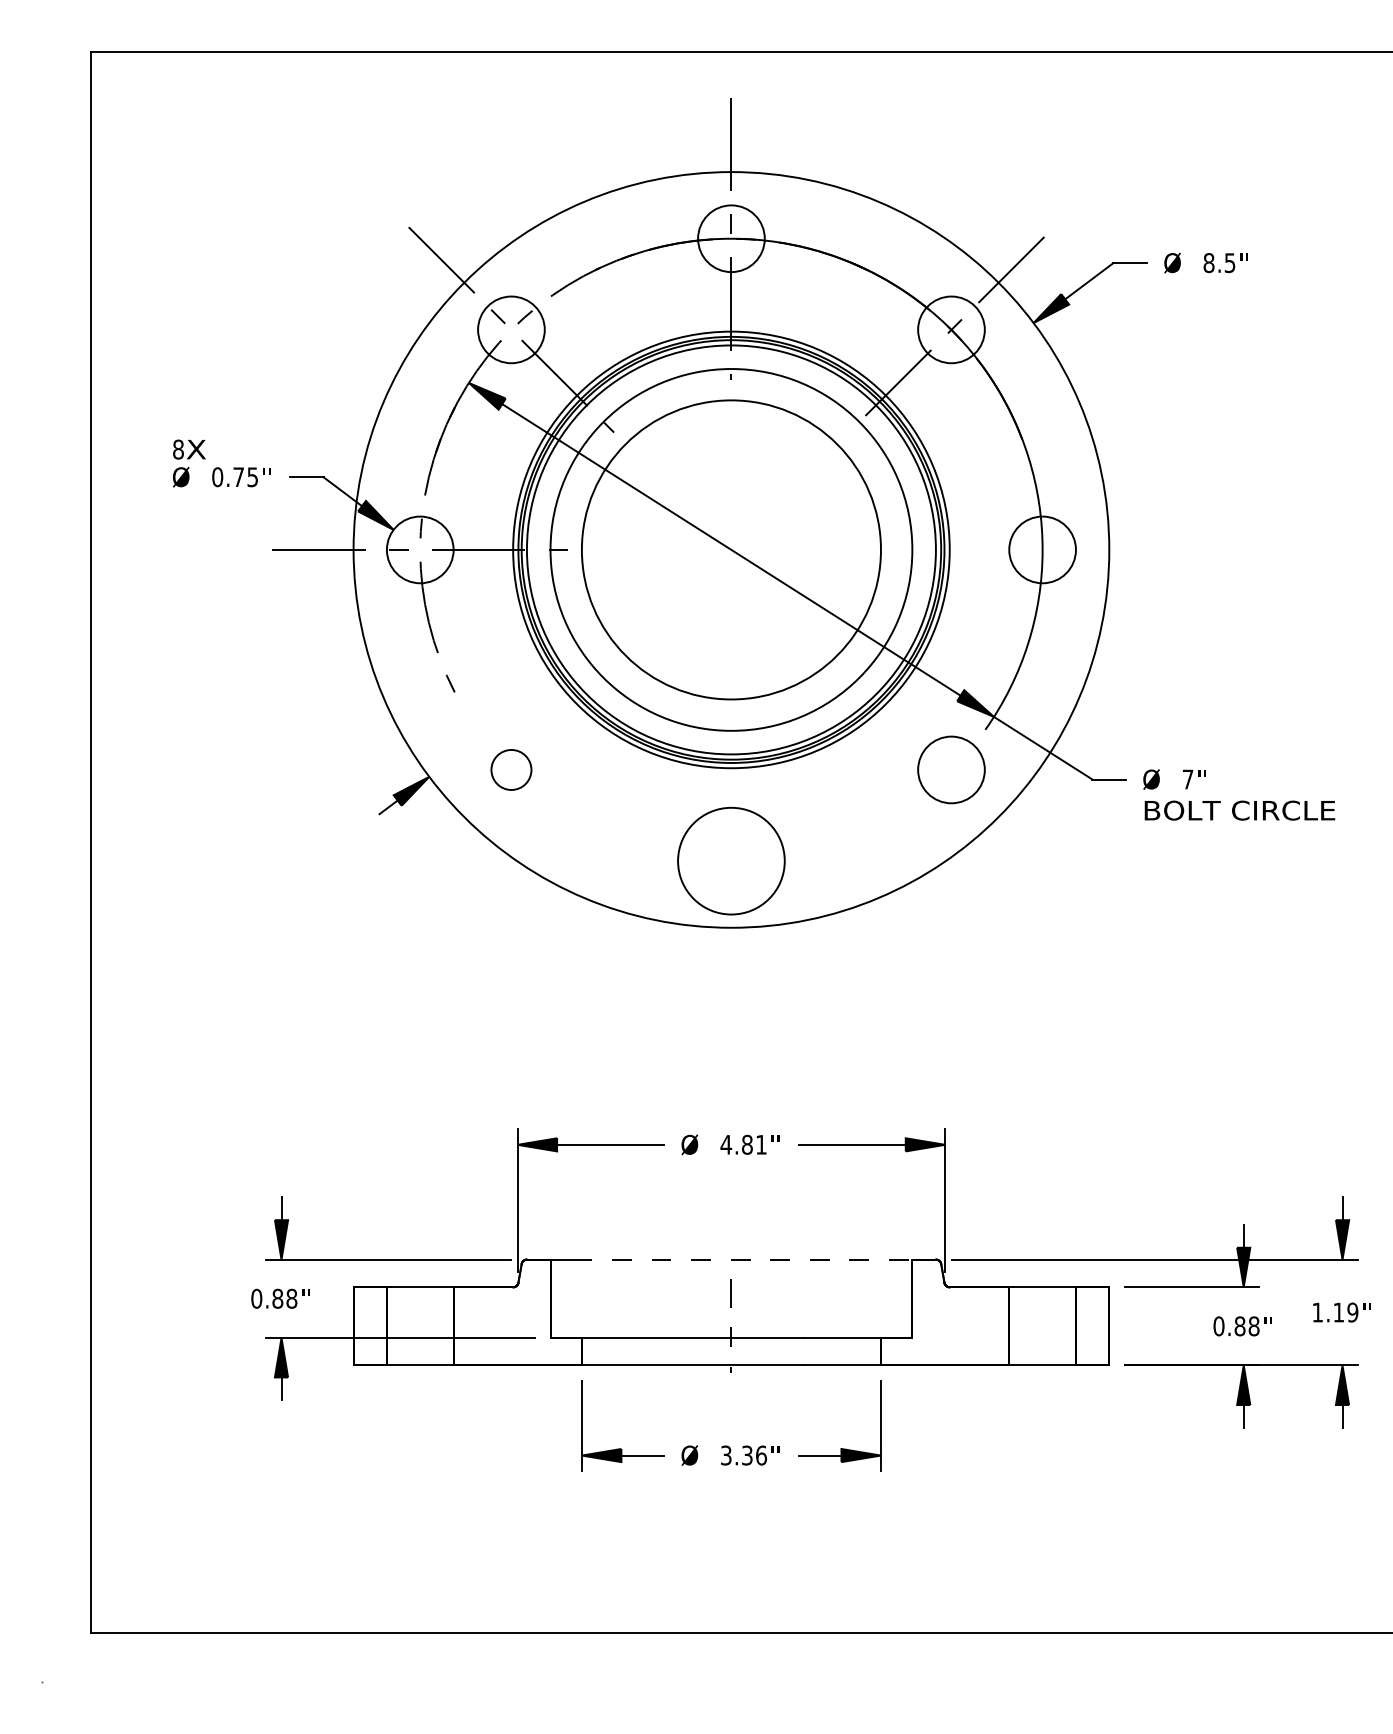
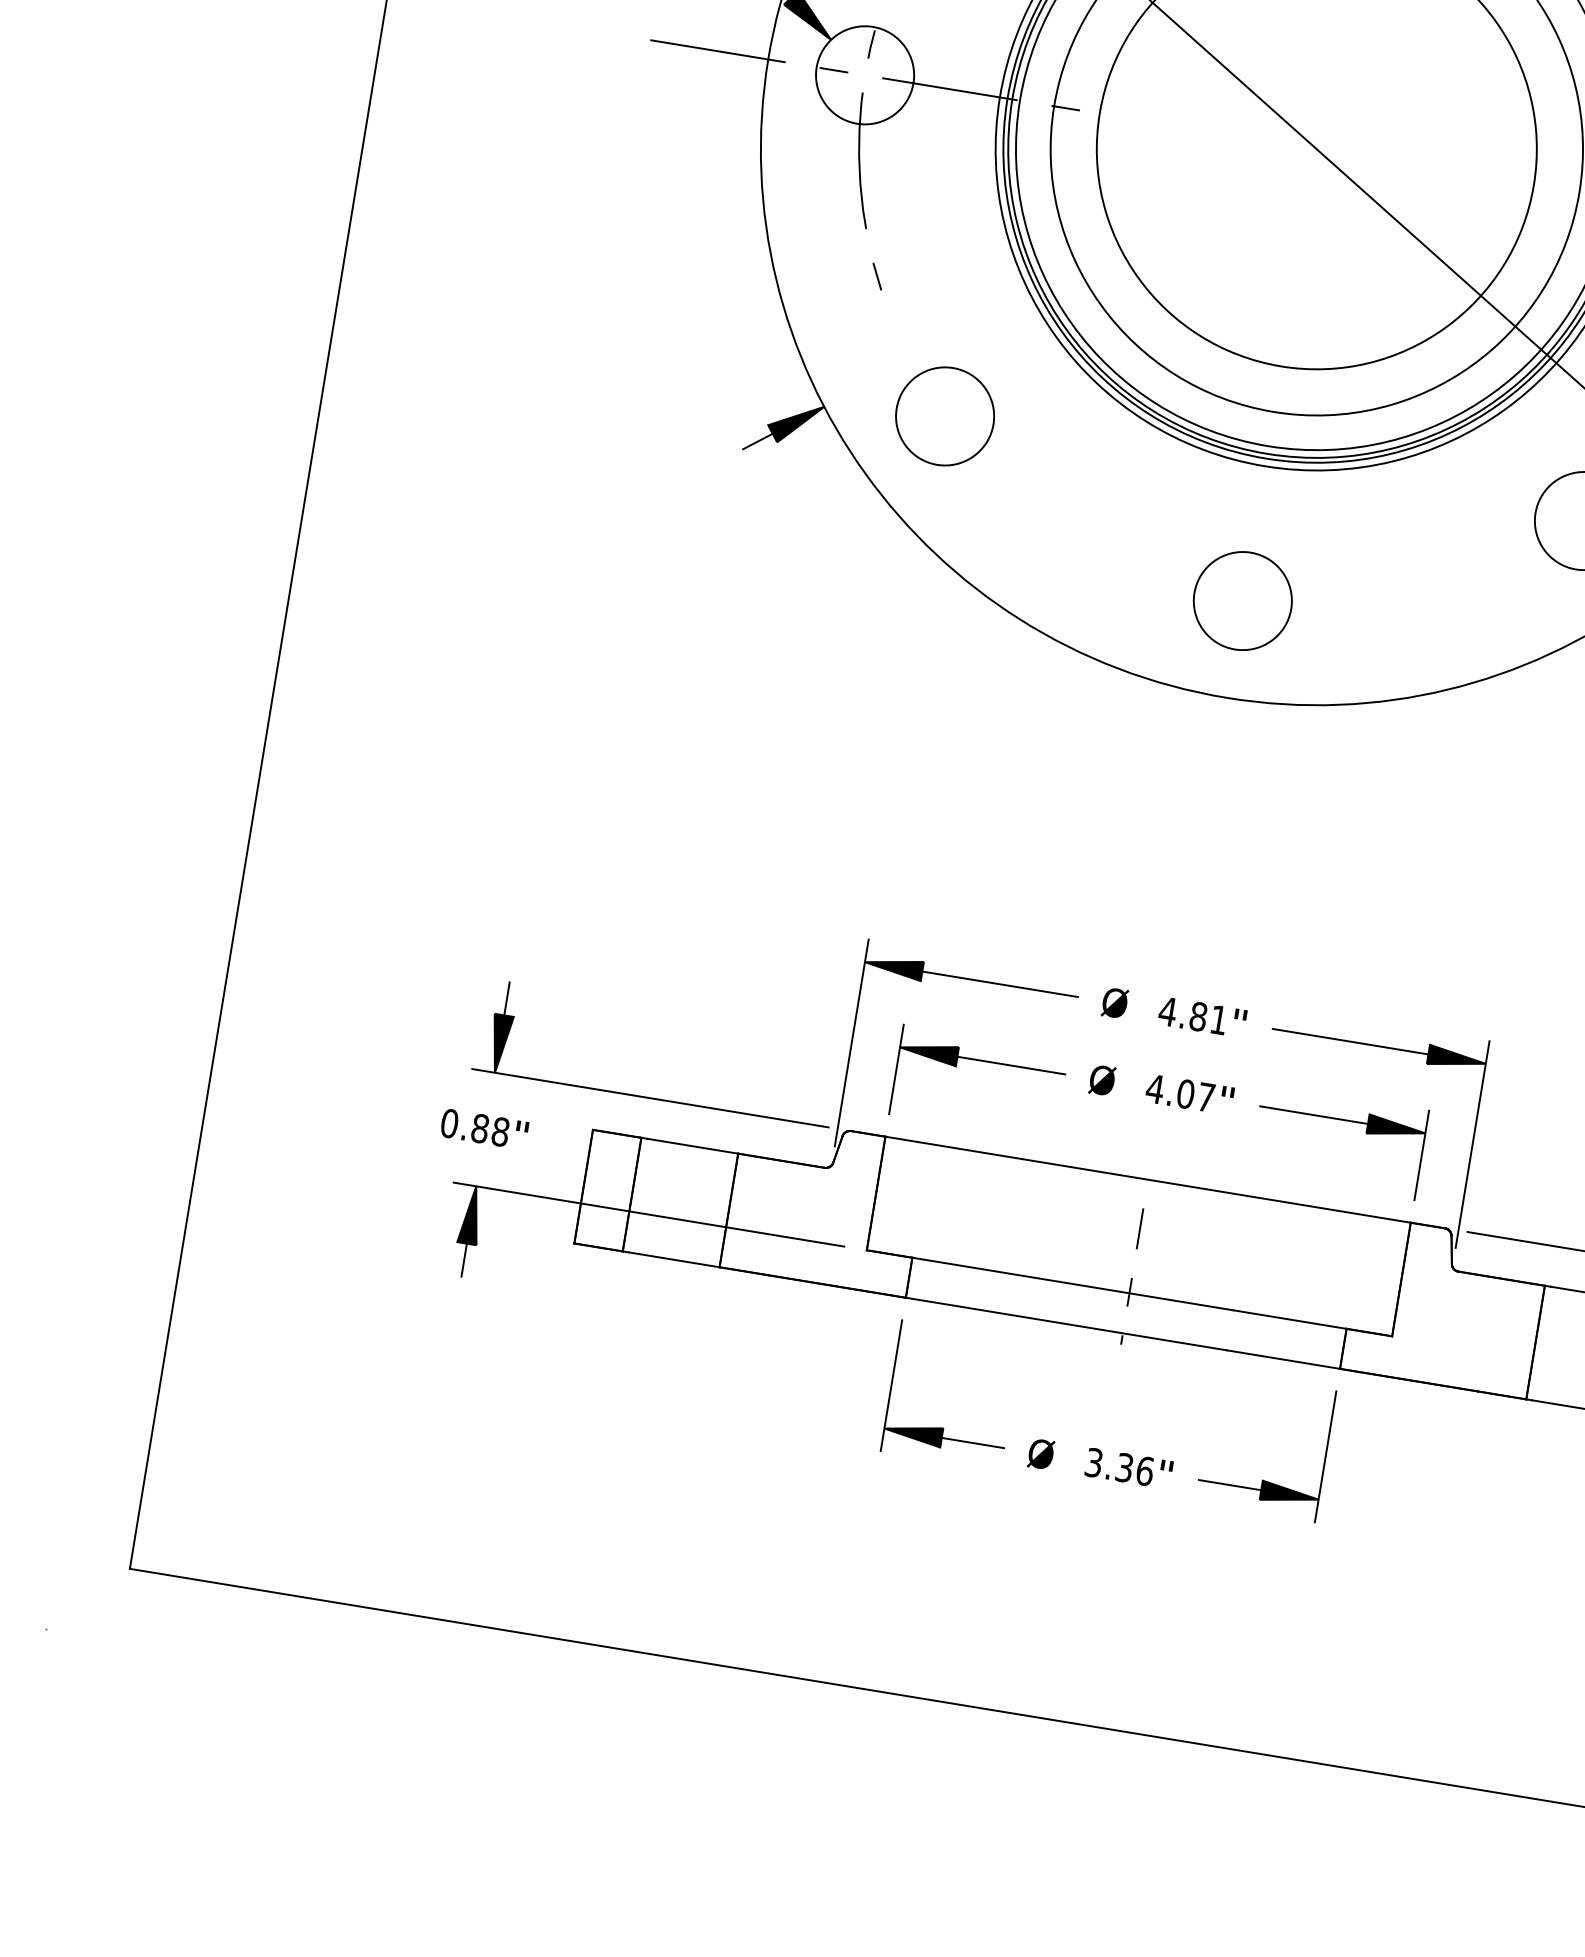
circle: (511, 769) -> (945, 415), size x1.67
circle: (731, 860) -> (1243, 600), size x0.62
part: (729, 1207) -> (1157, 1103), added
line: (742, 1259) -> (1164, 1182), dashed -> solid

